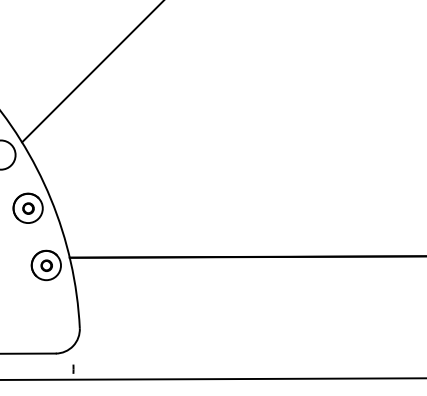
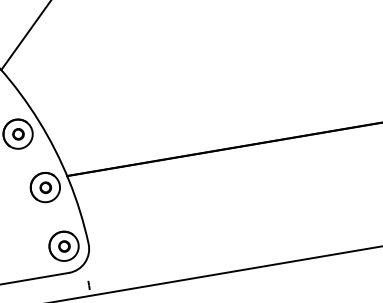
part: (54, 326) -> (63, 246), added

